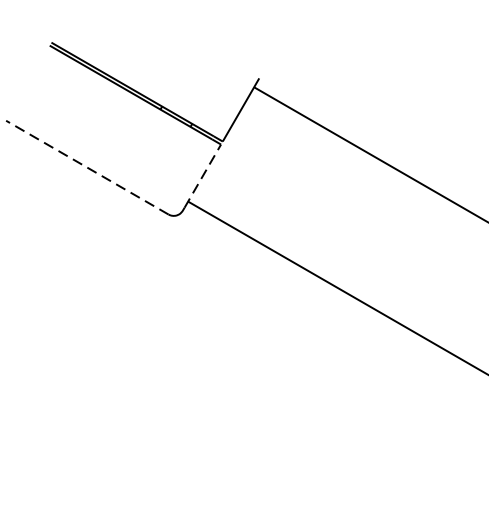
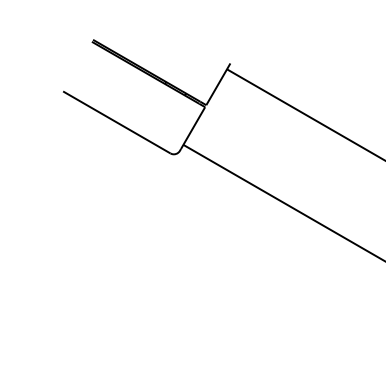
line: (86, 167) -> (116, 122), dashed -> solid
line: (203, 175) -> (193, 127), dashed -> solid

